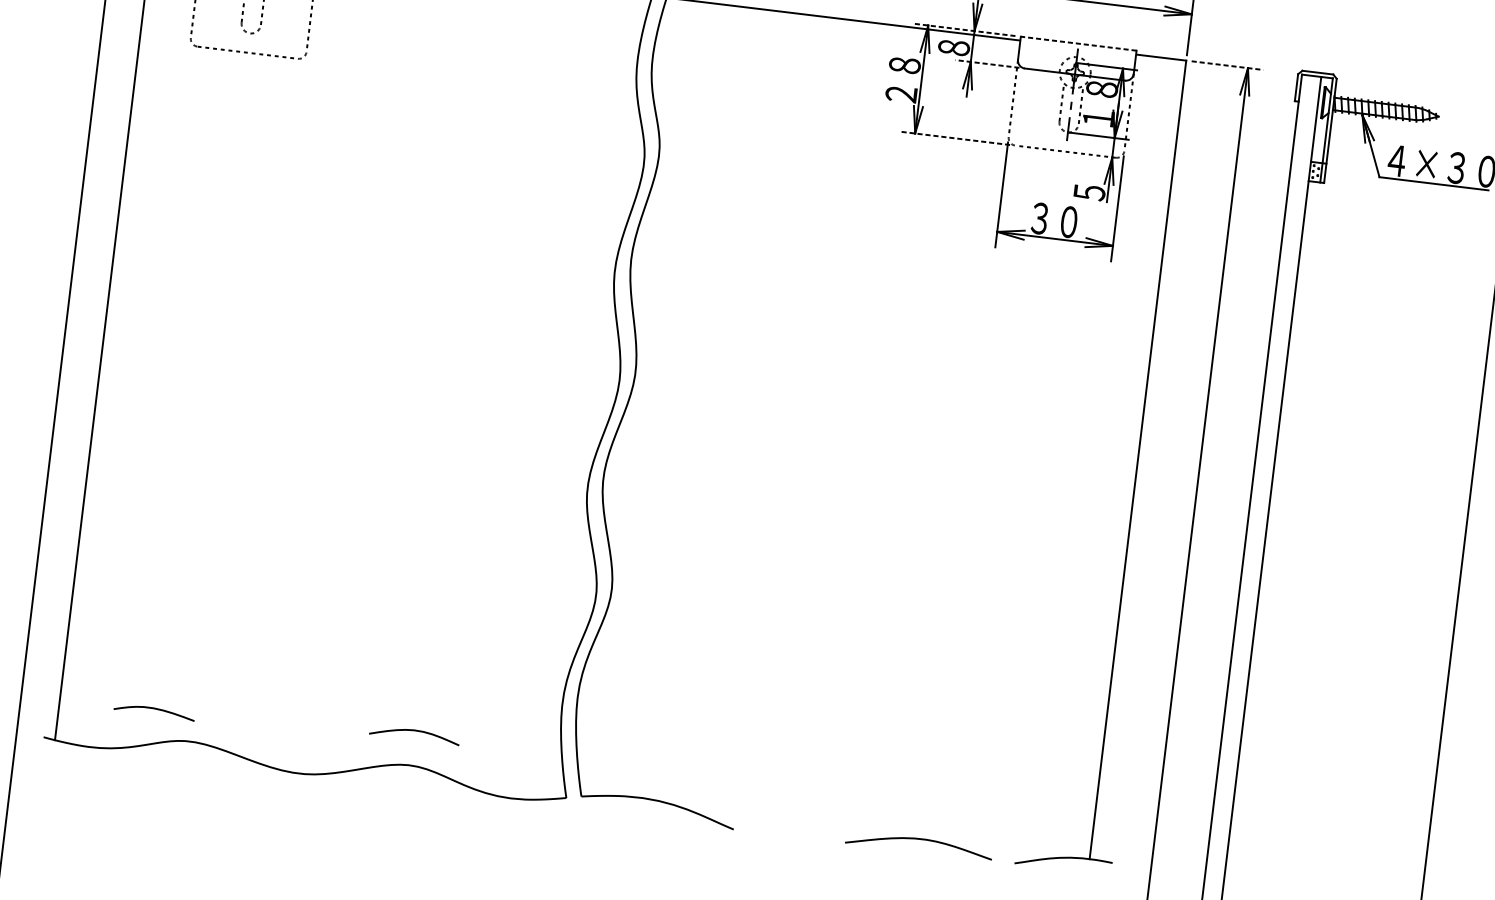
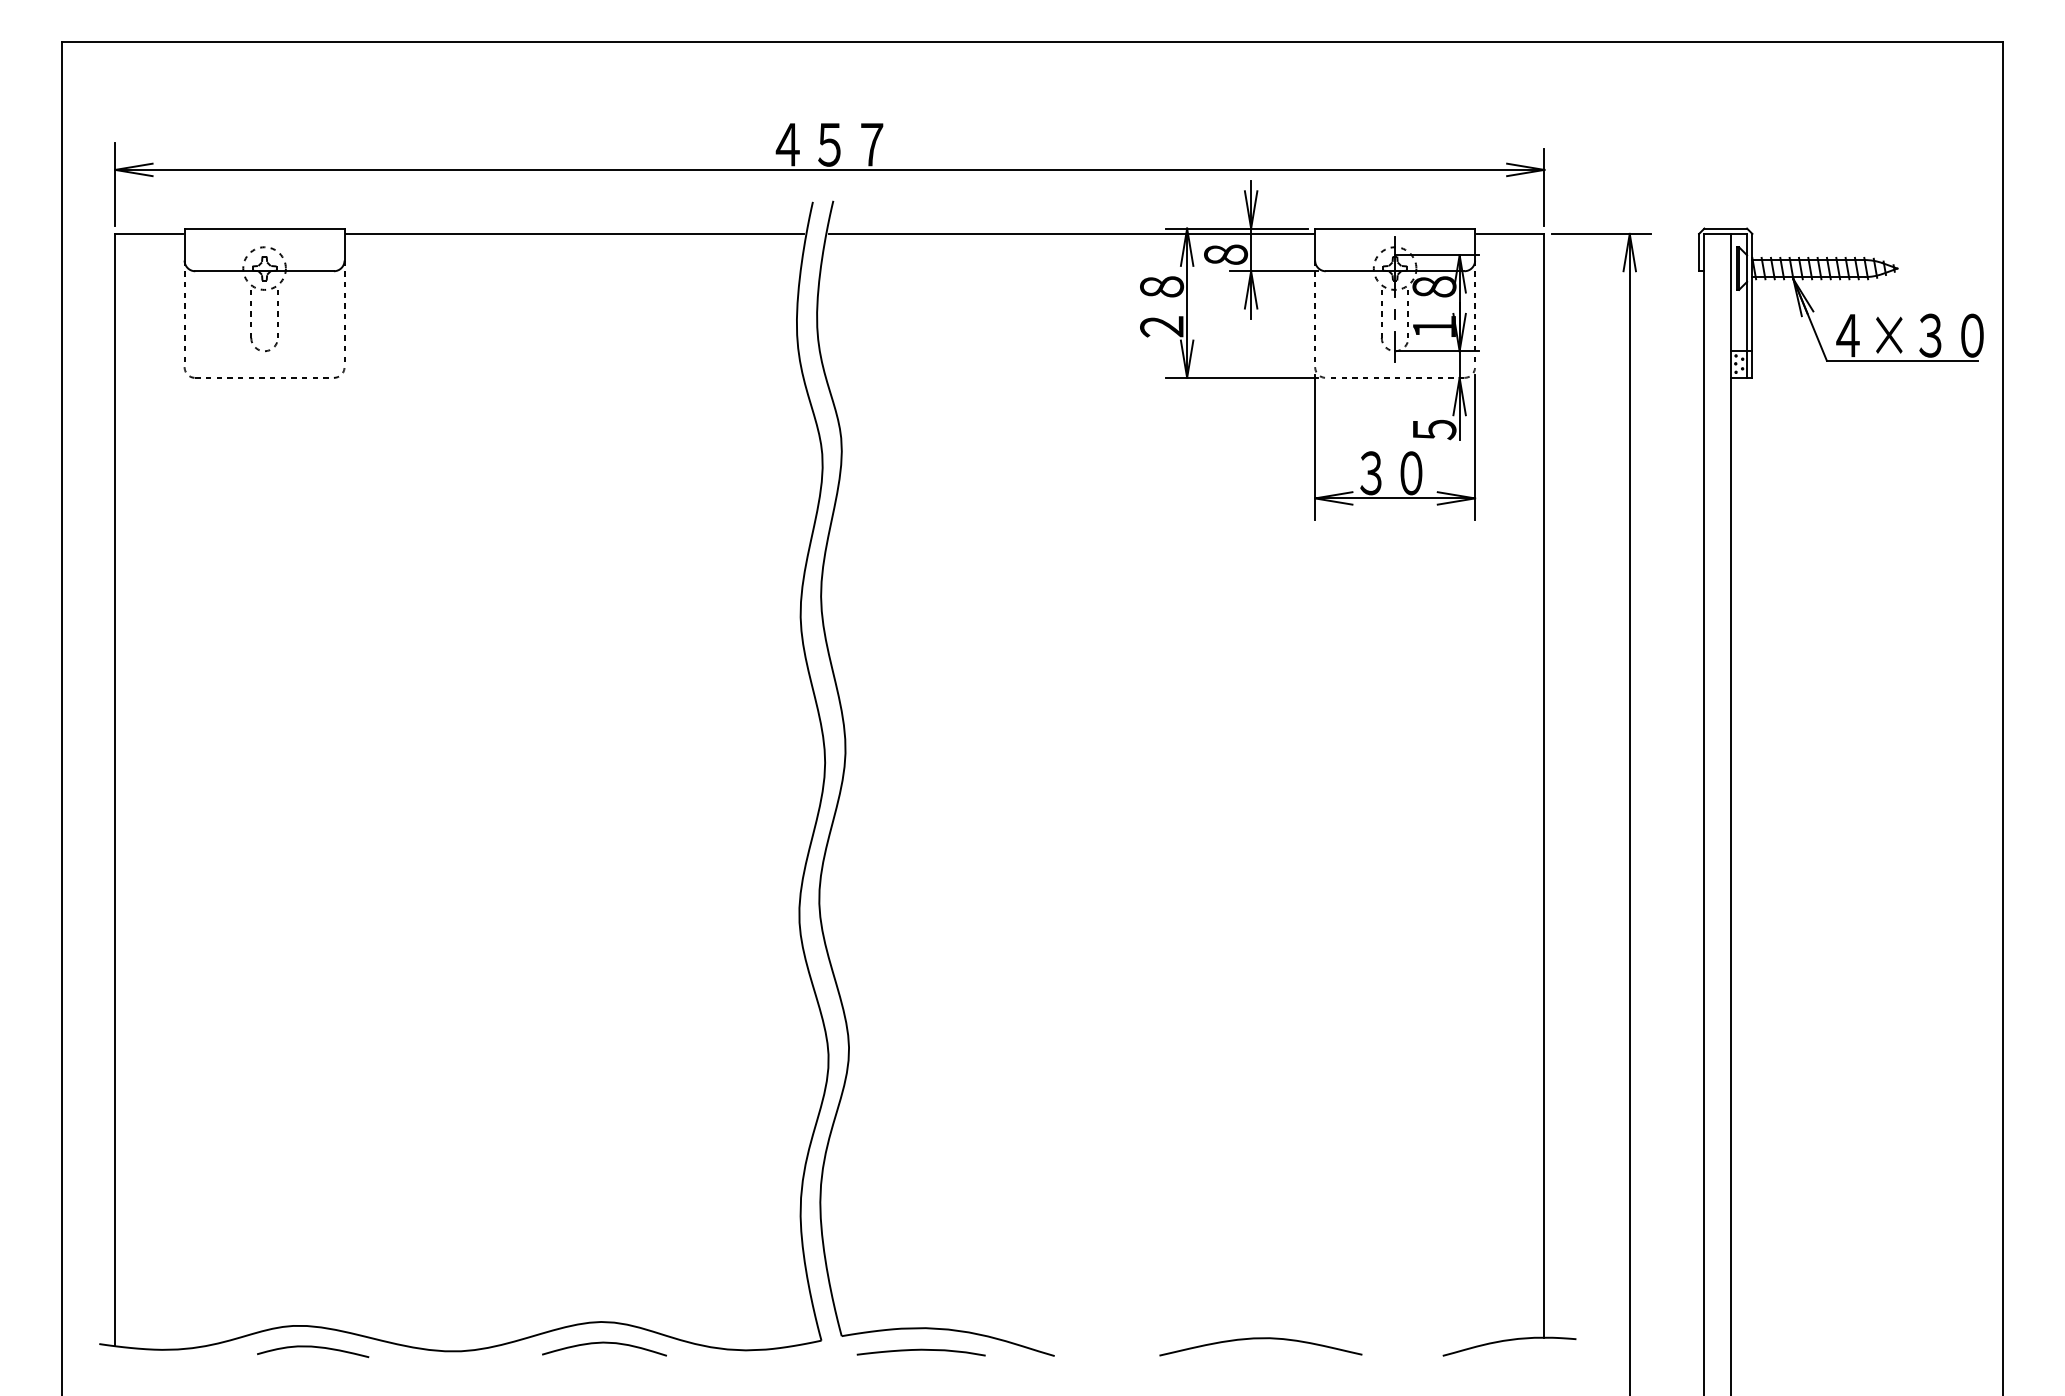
line: (963, 29) -> (1236, 228), dashed -> solid
line: (1078, 43) -> (1395, 228), dashed -> solid
line: (986, 64) -> (1273, 271), dashed -> solid
line: (1227, 65) -> (1601, 233), dashed -> solid
line: (954, 137) -> (1241, 377), dashed -> solid
curve: (155, 709) -> (313, 1347), moved
curve: (415, 731) -> (604, 1343), moved
curve: (637, 813) -> (920, 1350), added
curve: (919, 839) -> (1260, 1339), moved

